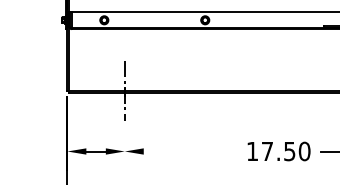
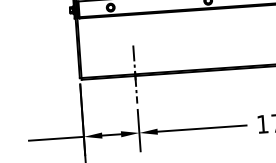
line: (124, 148) -> (138, 130), added
line: (38, 151) -> (56, 138), added
line: (189, 151) -> (201, 128), added

